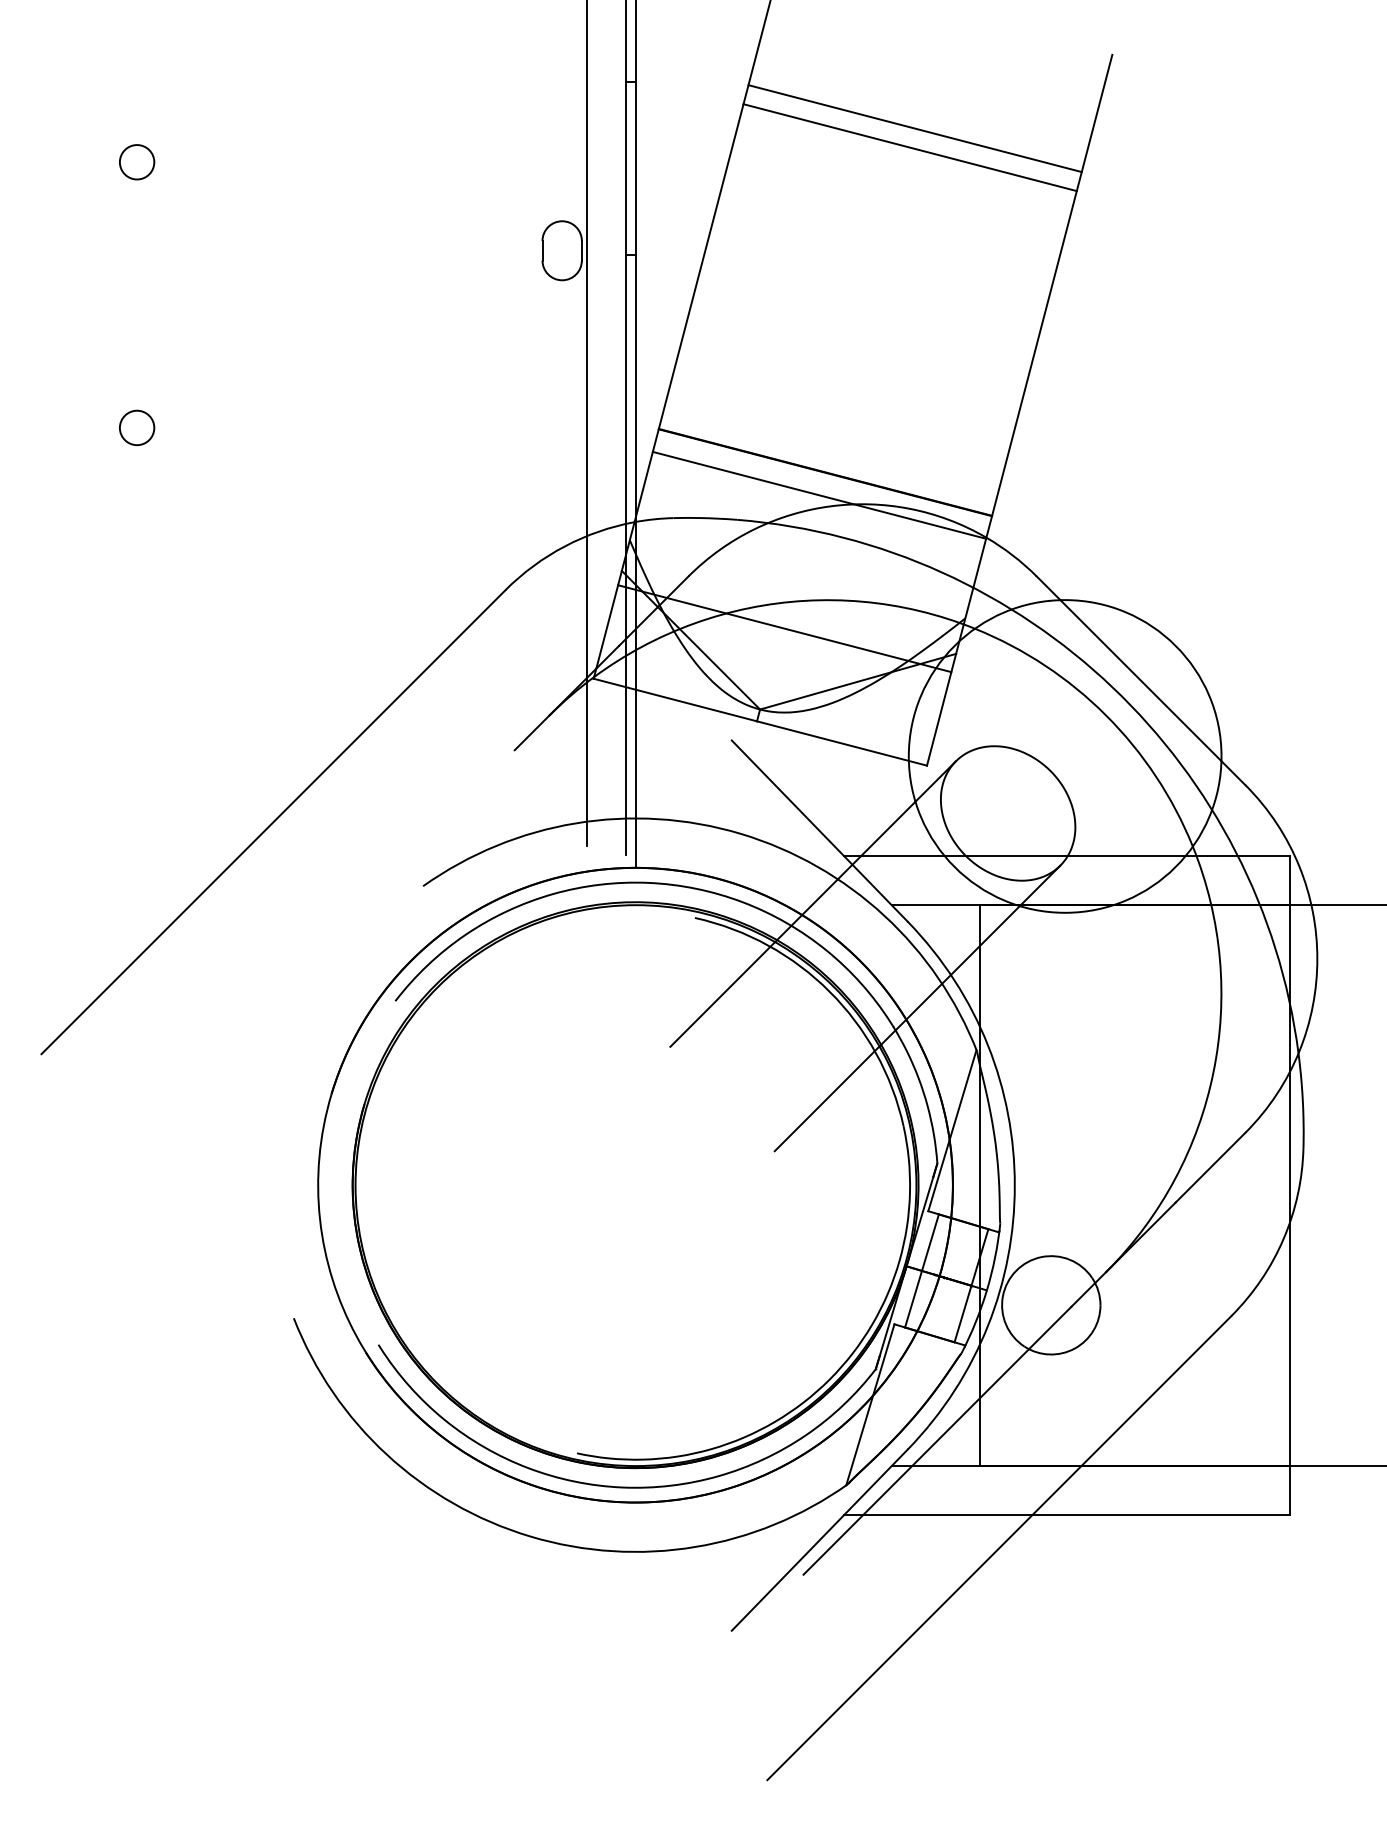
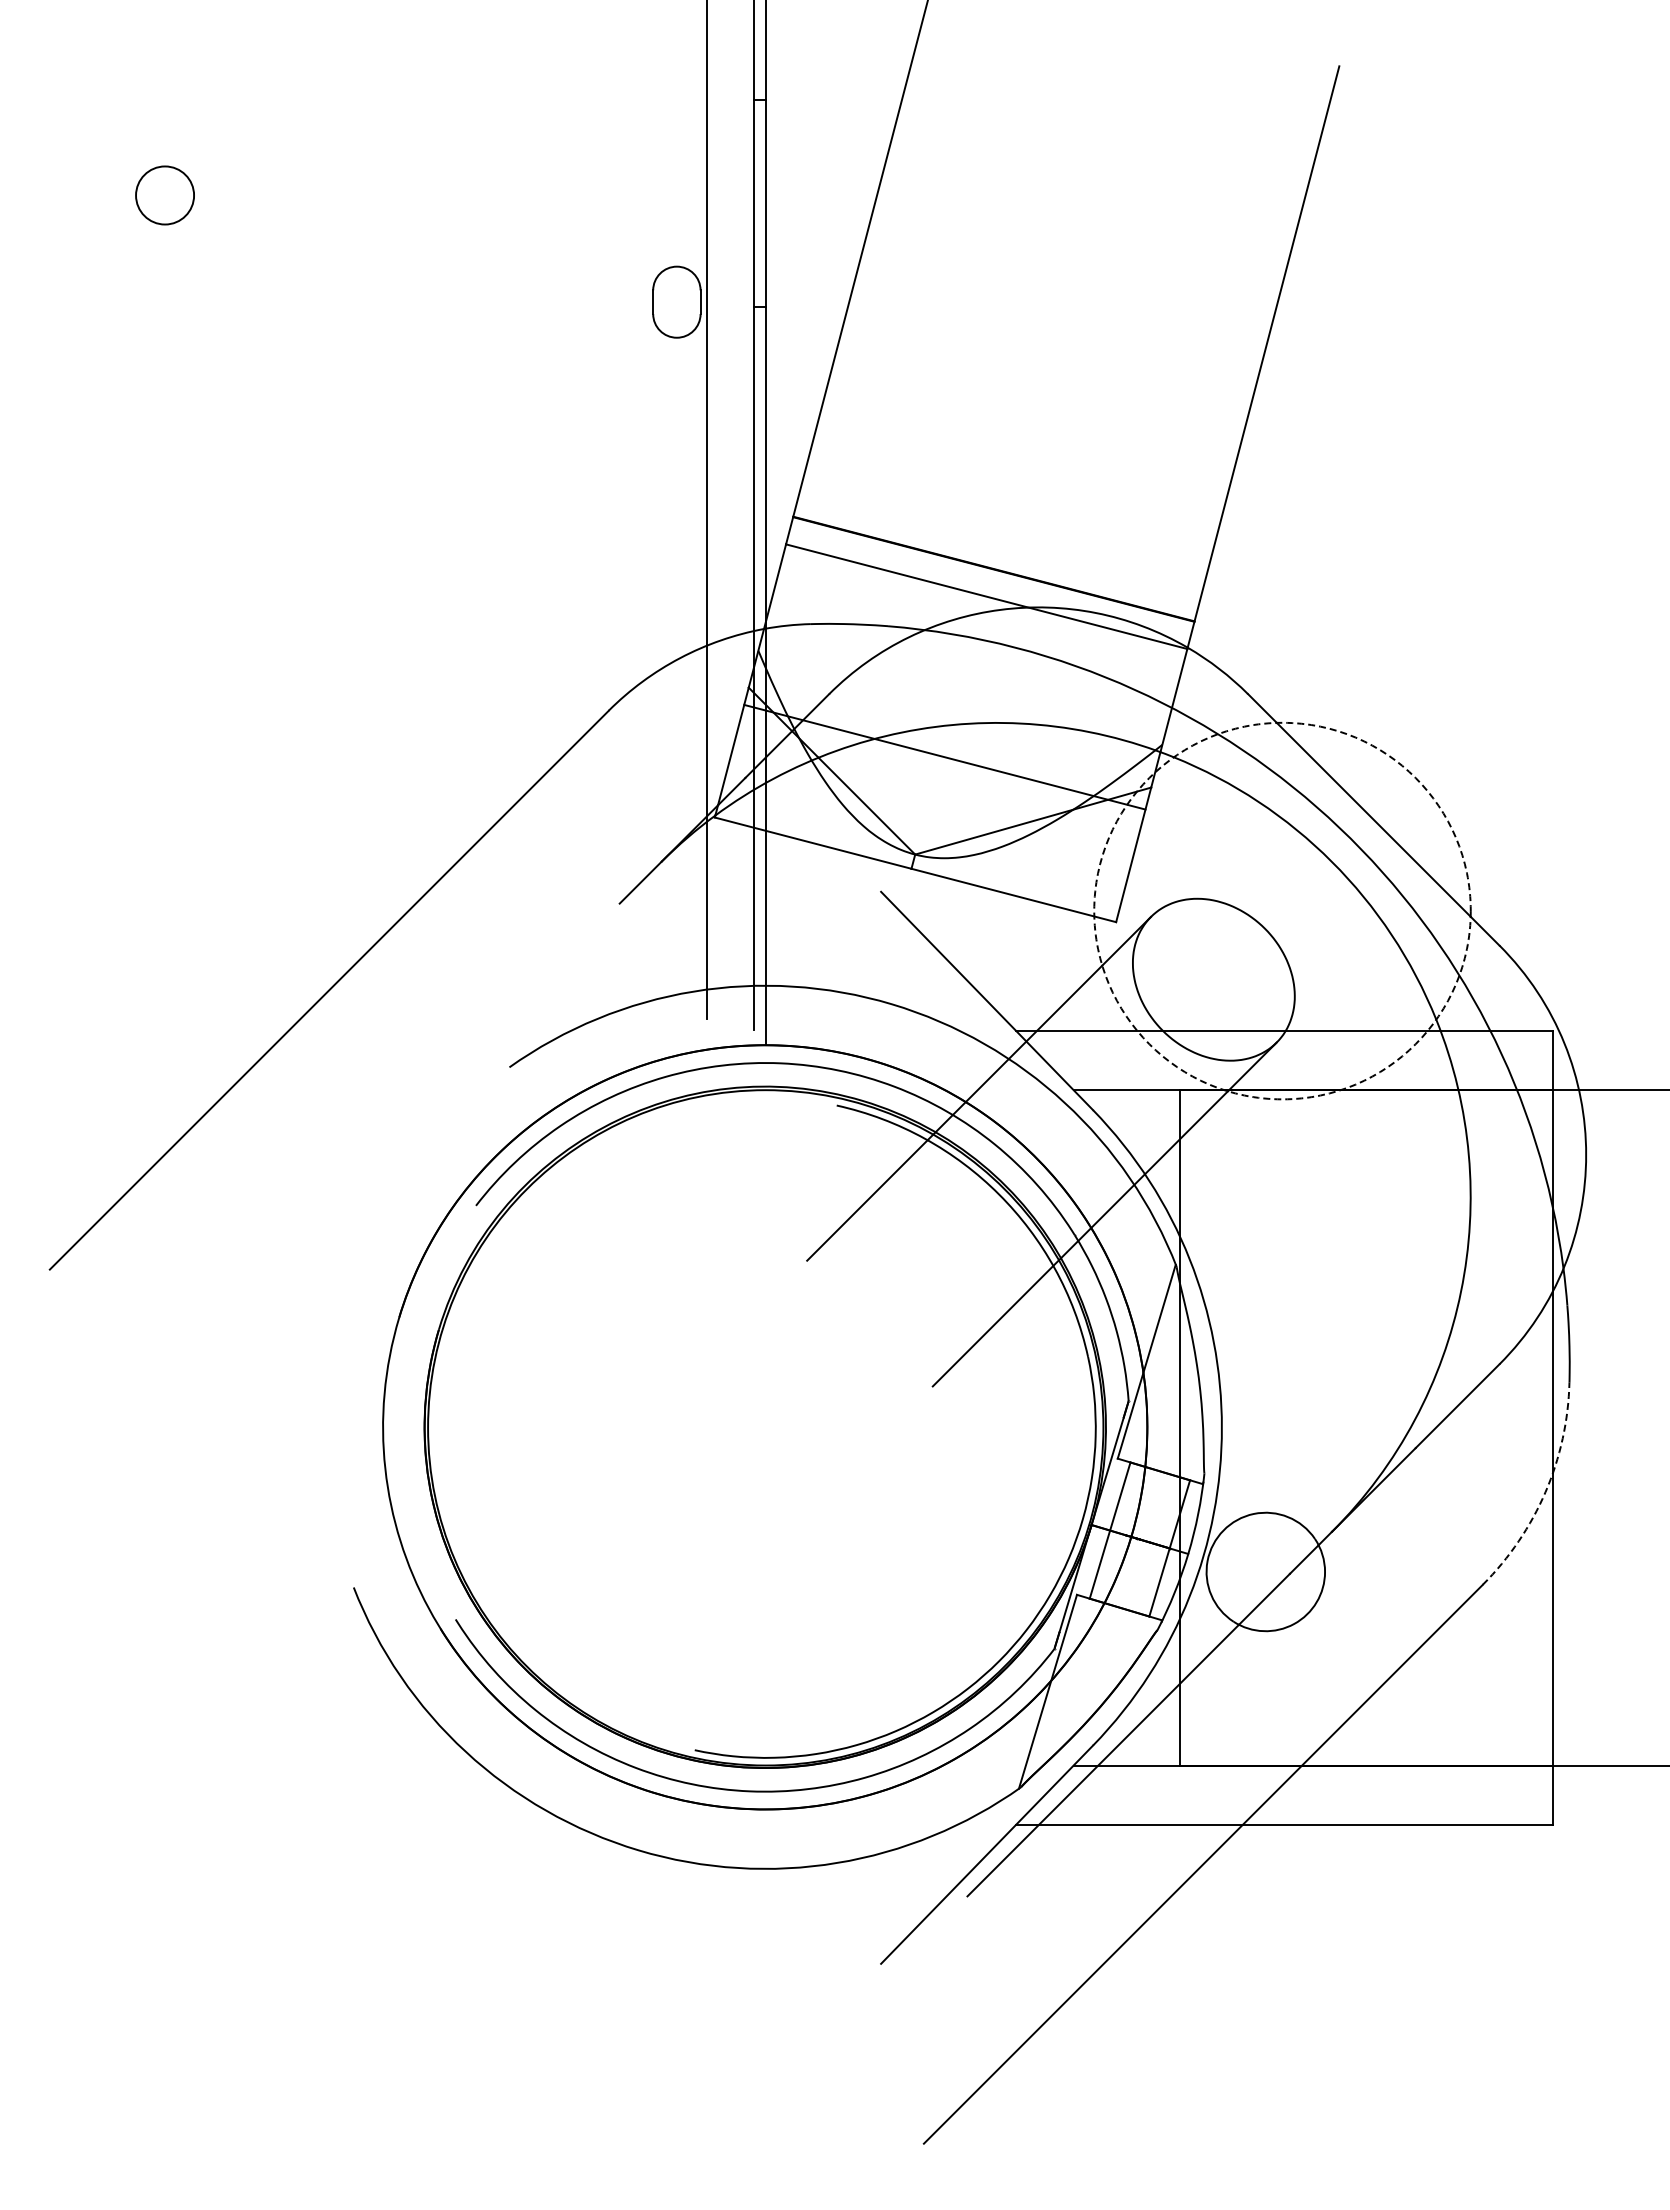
line: (914, 128) -> (1101, 154), removed
line: (909, 147) -> (1095, 177), removed
circle: (136, 162) -> (164, 195), size x1.4
circle: (136, 427) -> (164, 515), removed
circle: (1065, 755) -> (1282, 910), solid -> dashed
arc: (1283, 1239) -> (1545, 1492), solid -> dashed

